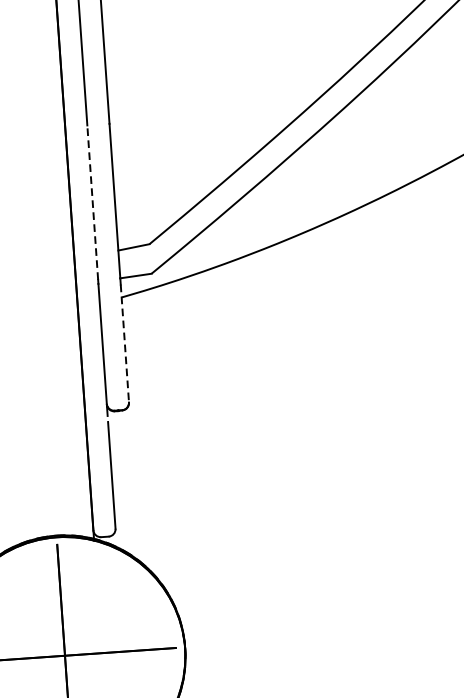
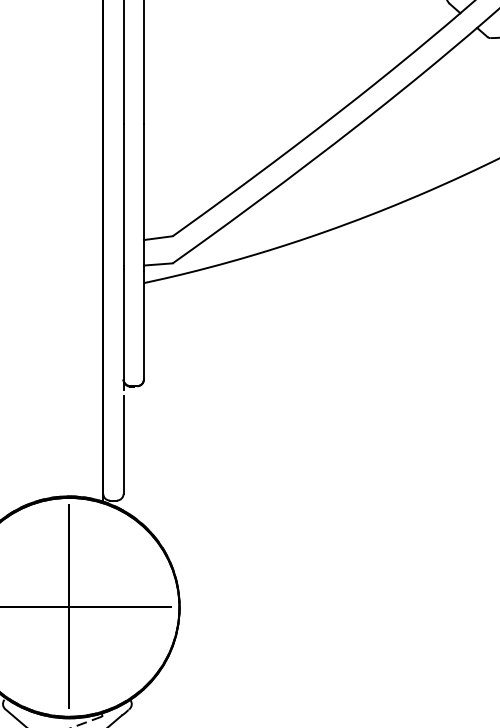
line: (92, 202) -> (123, 194), dashed -> solid
line: (124, 343) -> (143, 325), dashed -> solid

